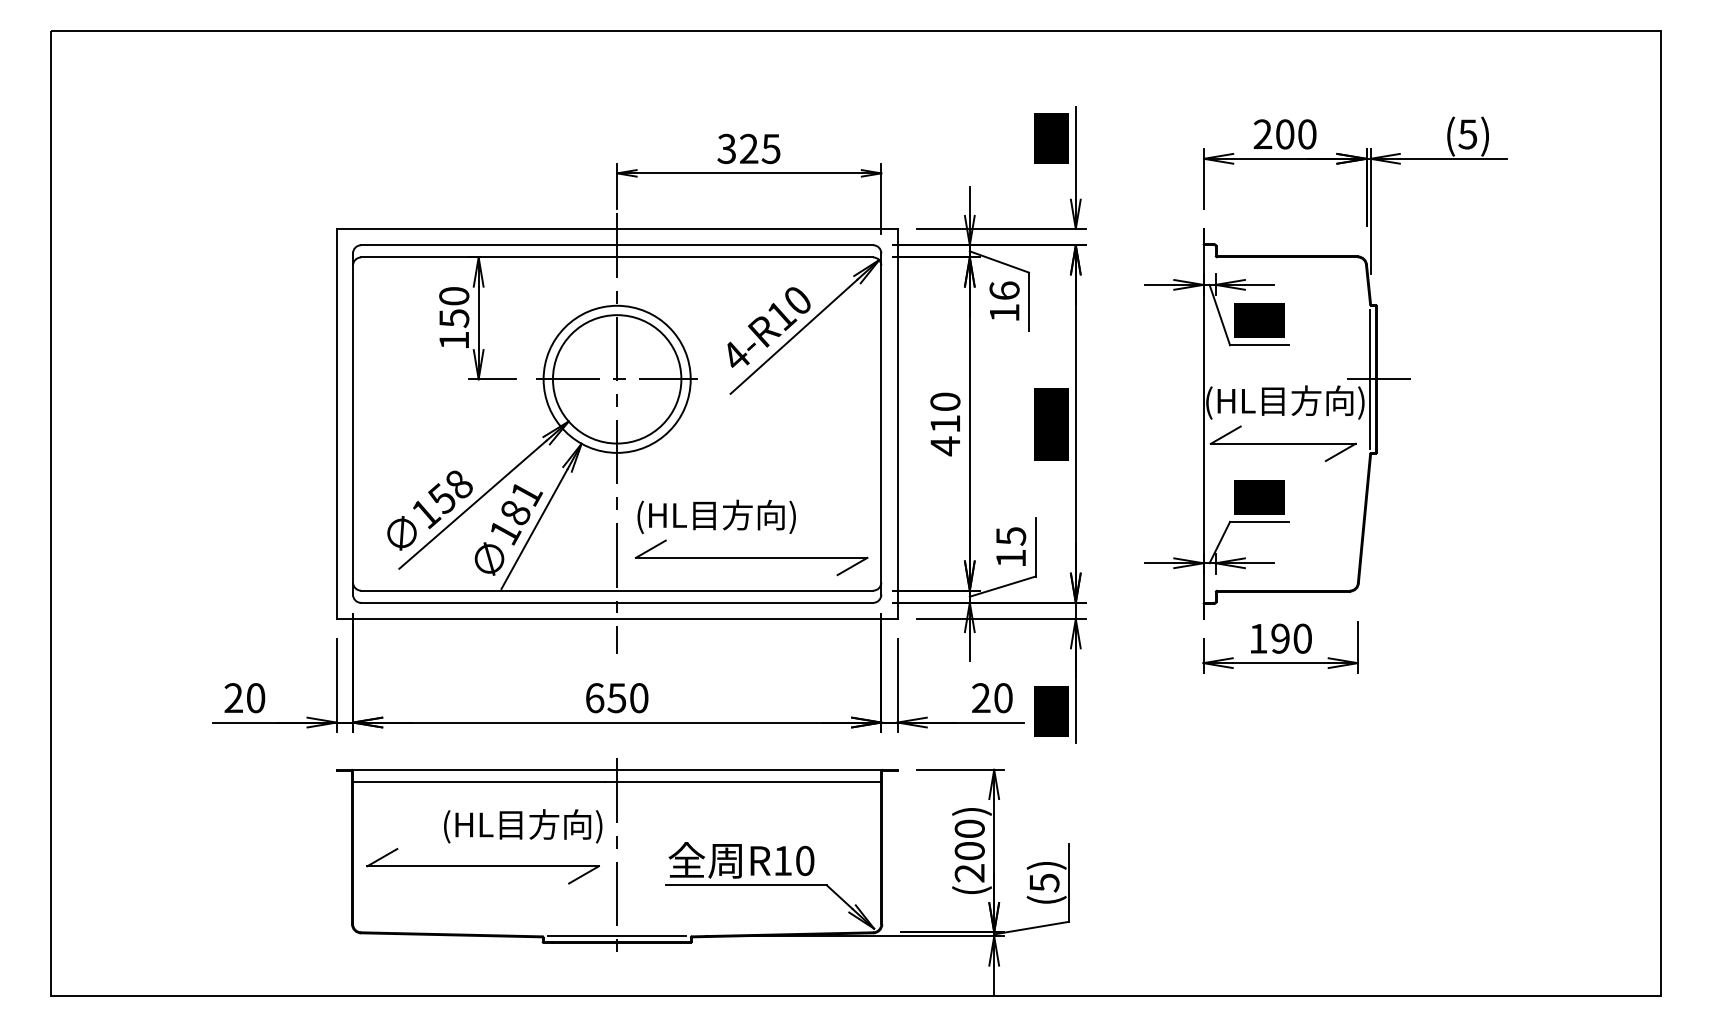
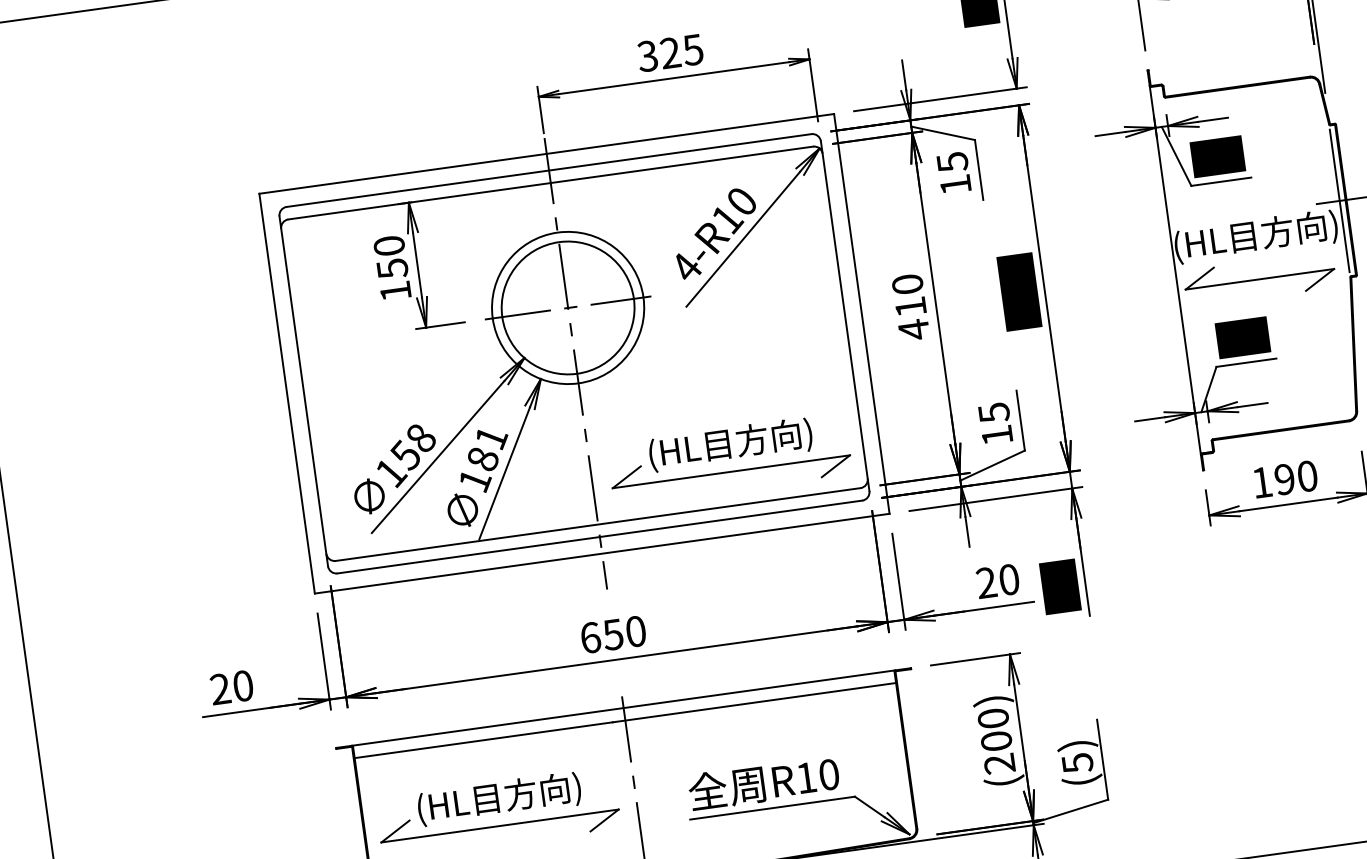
text: (1004, 290) -> (952, 161), 16 -> 15
text: (716, 516) -> (730, 444), moved
text: (523, 826) -> (499, 799), moved

